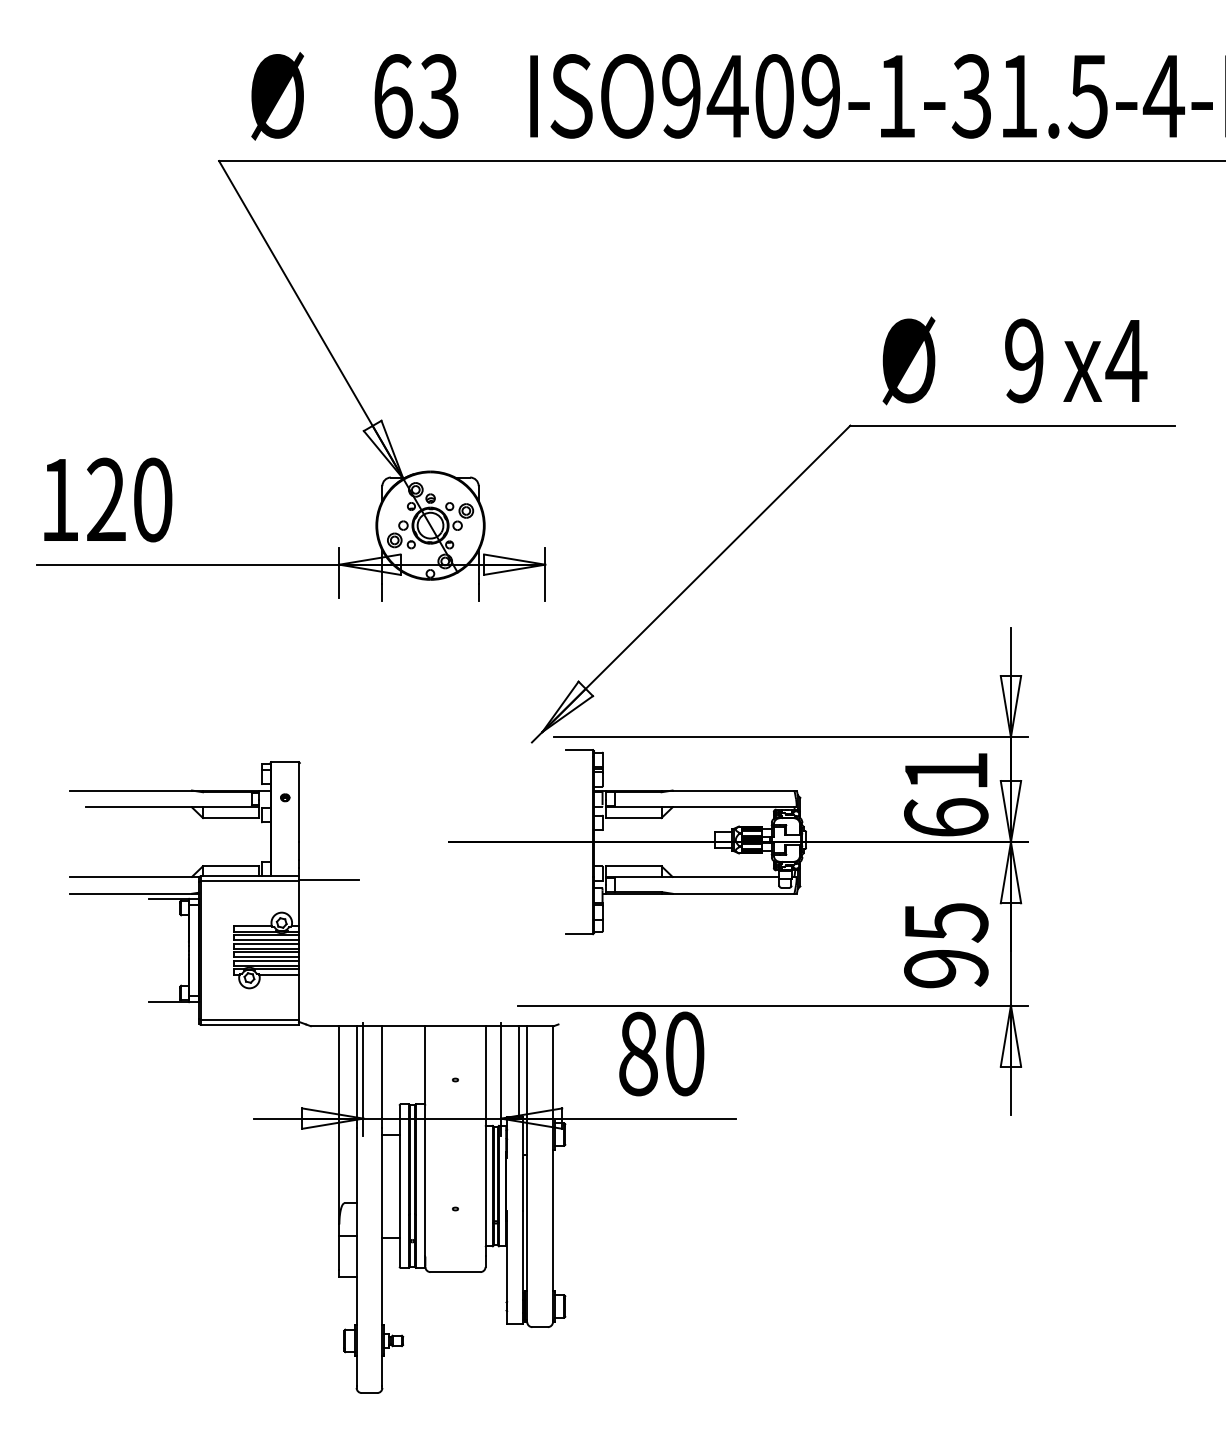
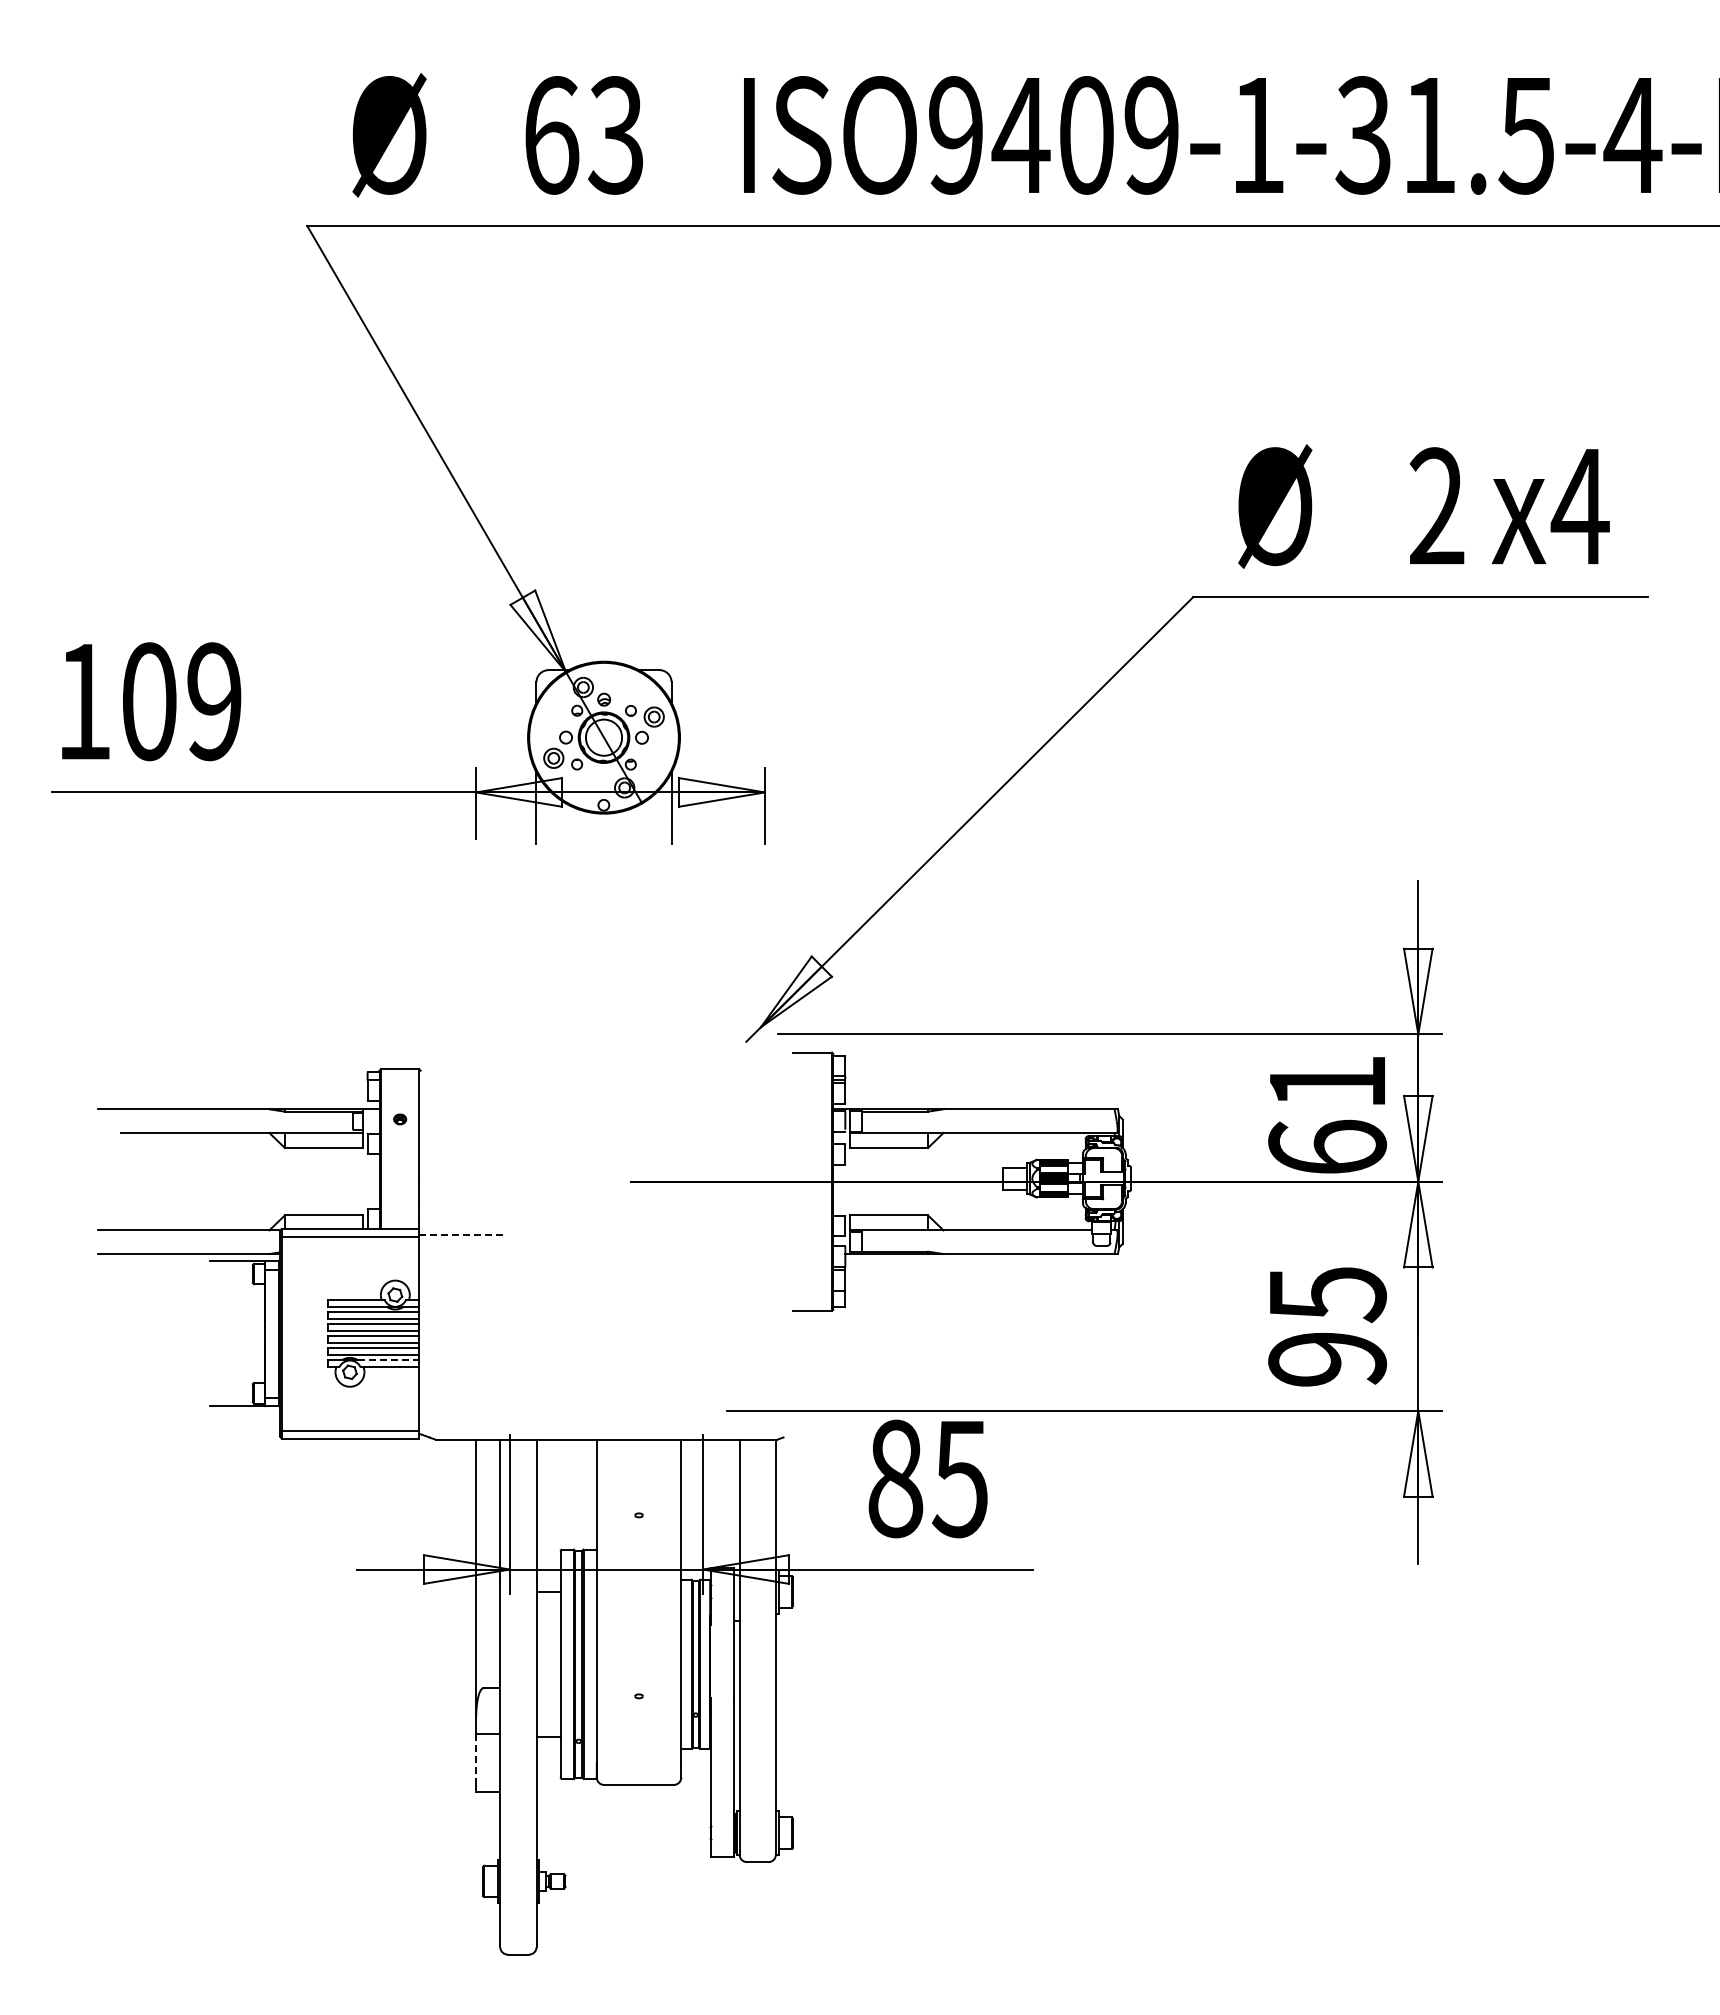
text: (1023, 360) -> (1436, 506), 9 -> 2
text: (129, 499) -> (181, 701), 120 -> 109
line: (329, 879) -> (462, 1234), solid -> dashed
line: (276, 969) -> (388, 1360), solid -> dashed
text: (684, 1053) -> (960, 1478), 80 -> 85
line: (519, 1071) -> (728, 1503), removed
line: (339, 1252) -> (476, 1757), solid -> dashed

